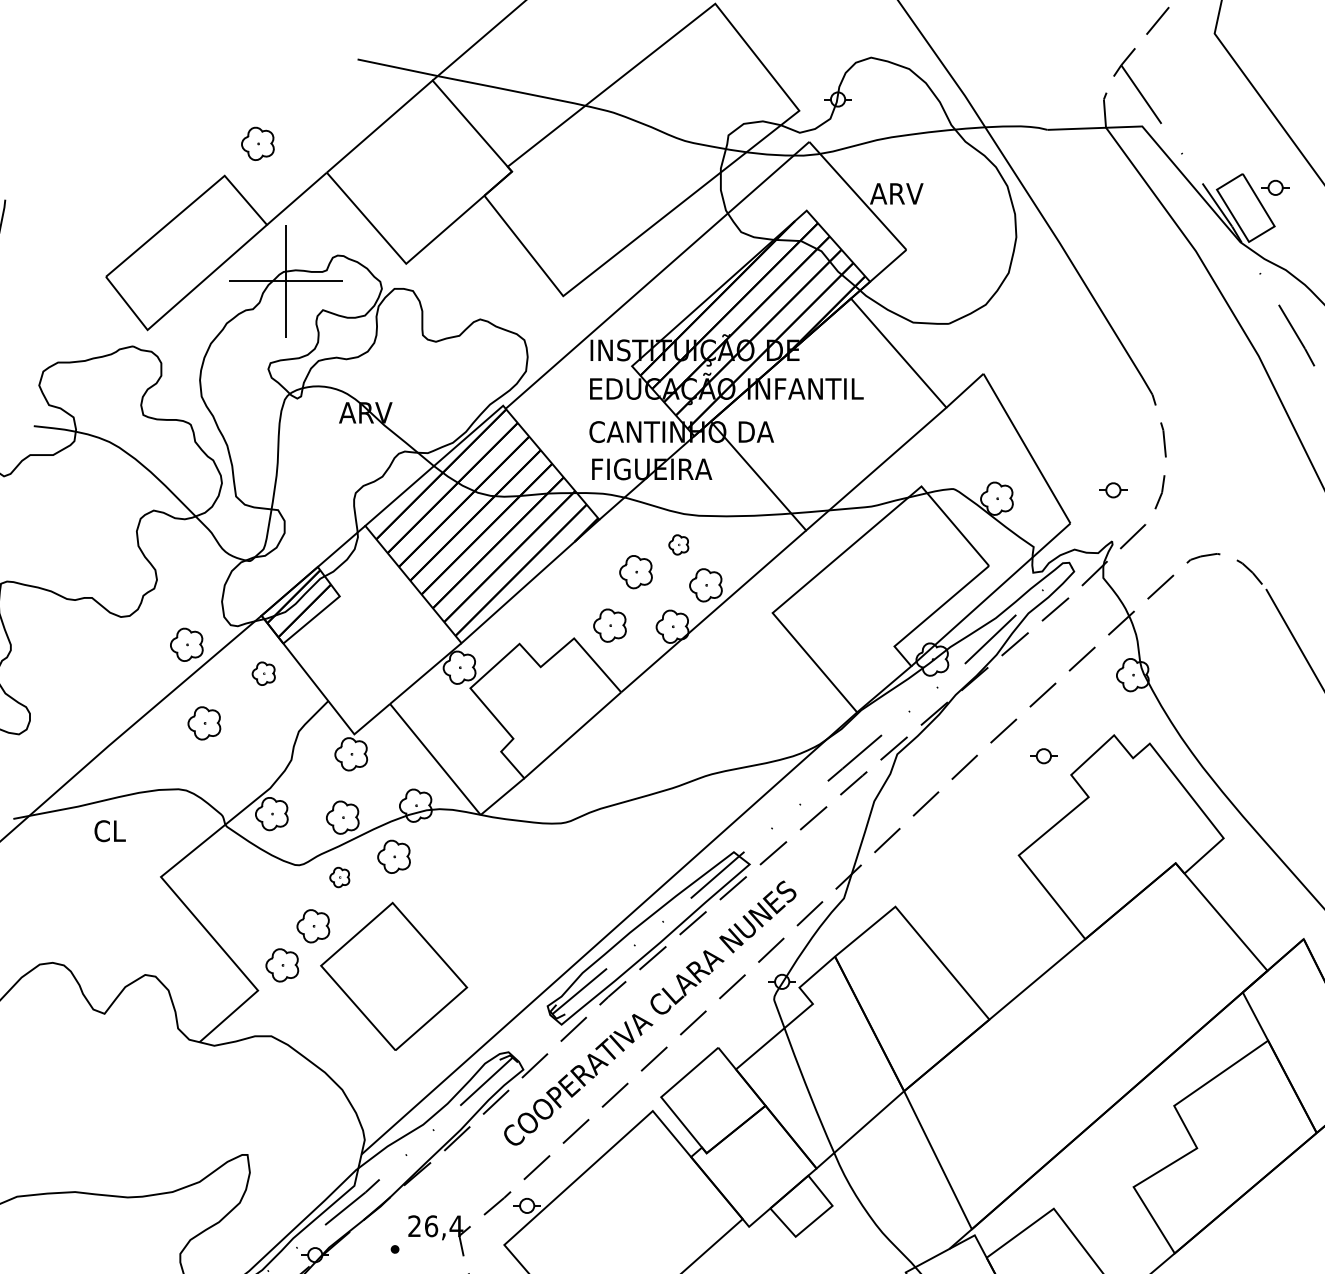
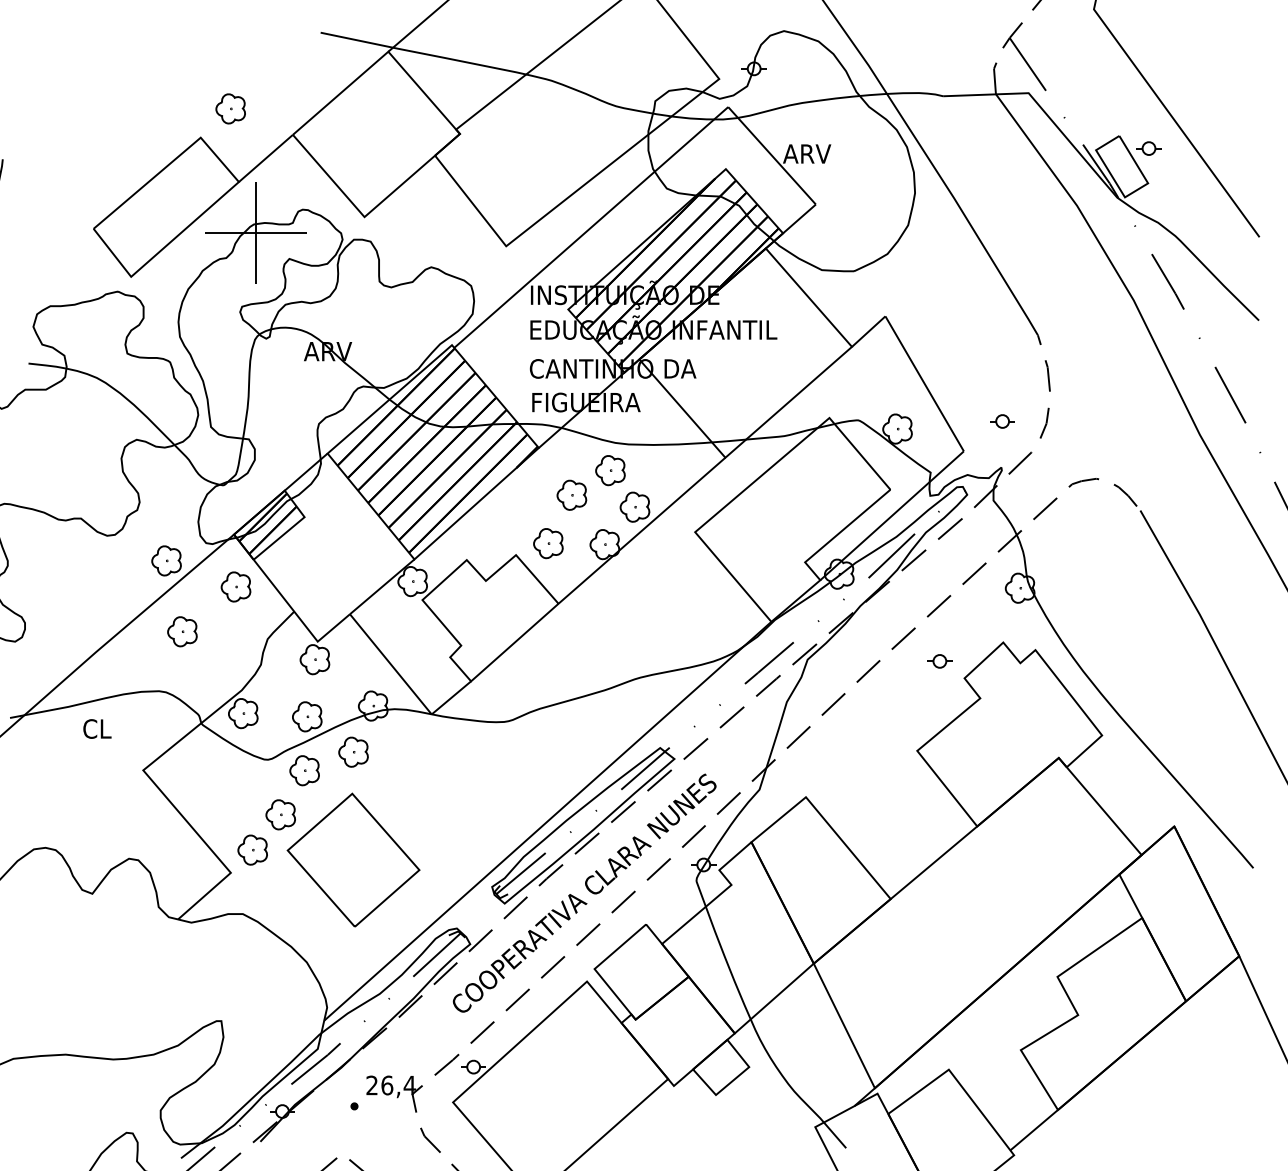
part: (678, 544) -> (610, 470), size x1.67
part: (263, 673) -> (235, 586), size x1.43
part: (339, 877) -> (304, 770), size x1.67

